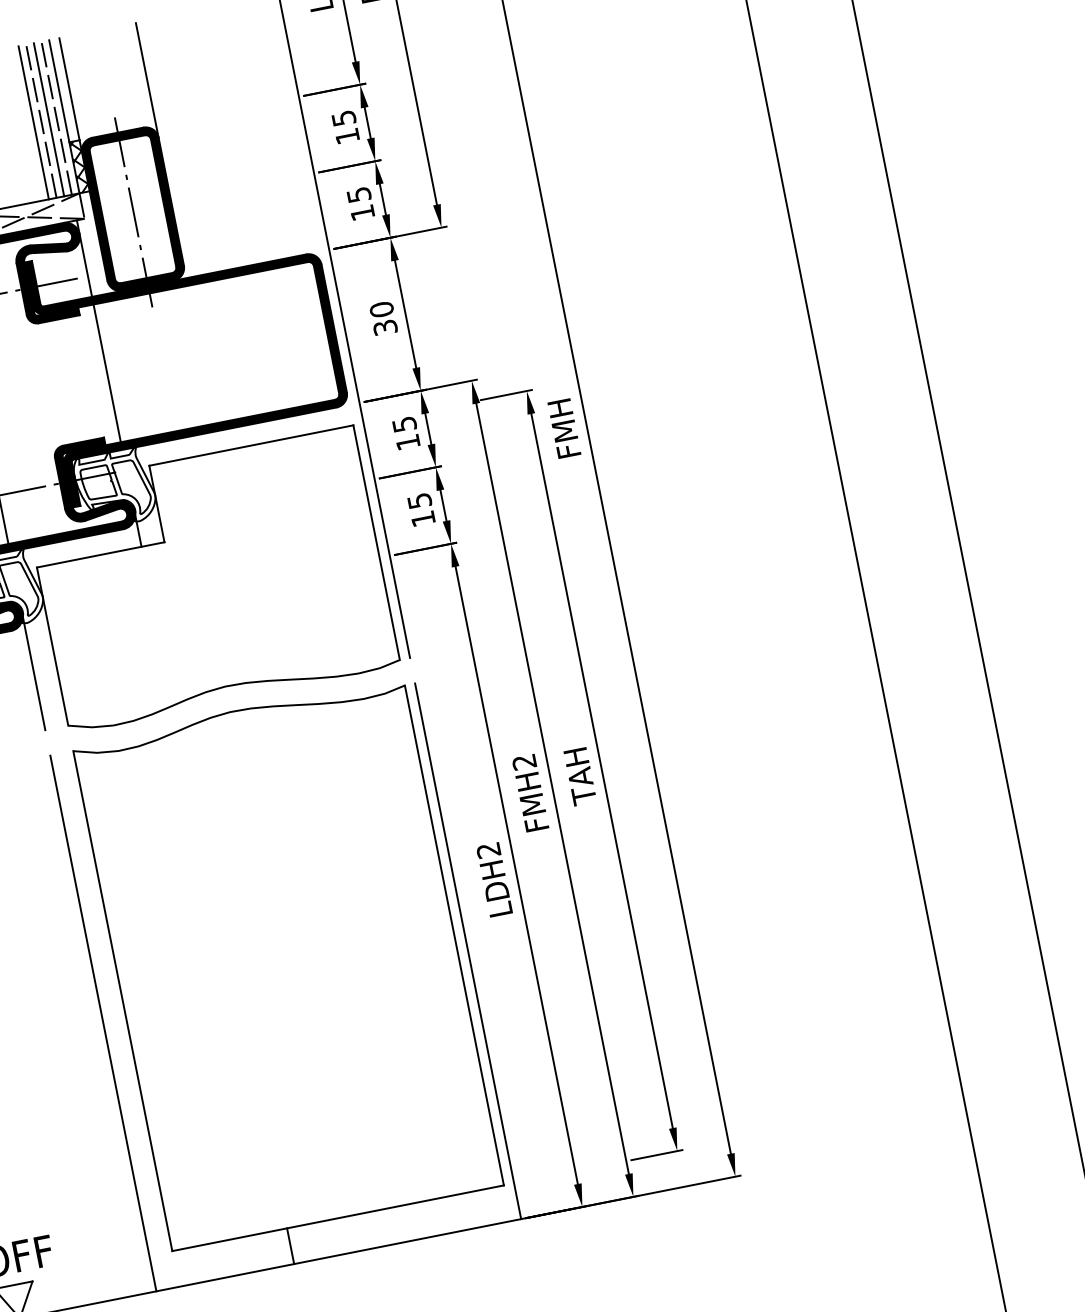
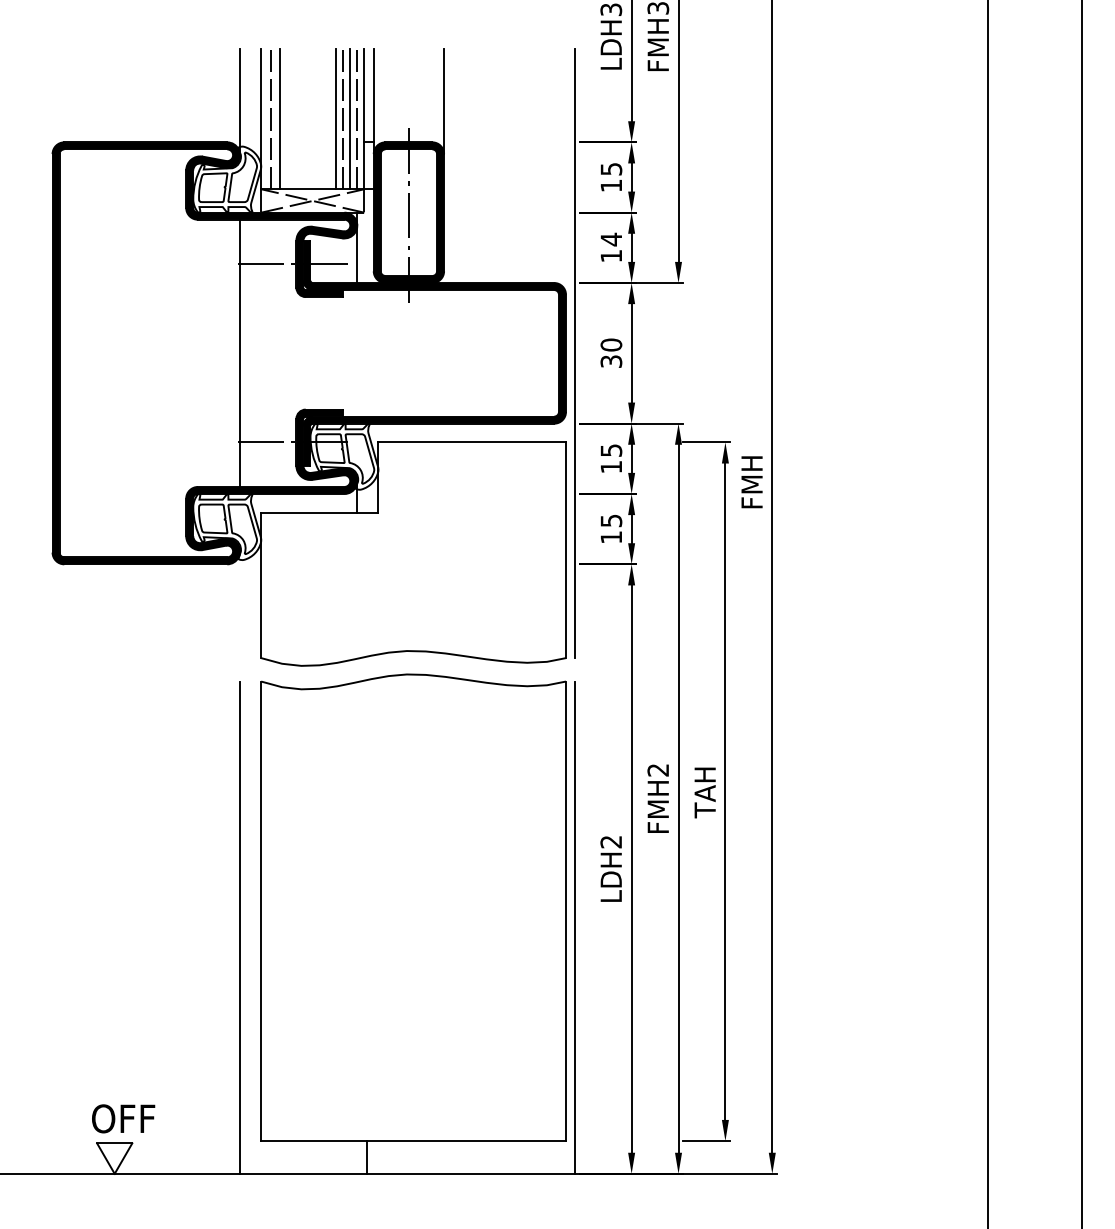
hatch: (78, 166) -> (368, 165), removed
text: (359, 194) -> (611, 239), 15 -> 14
line: (107, 373) -> (357, 353), removed
line: (34, 671) -> (240, 604), removed

